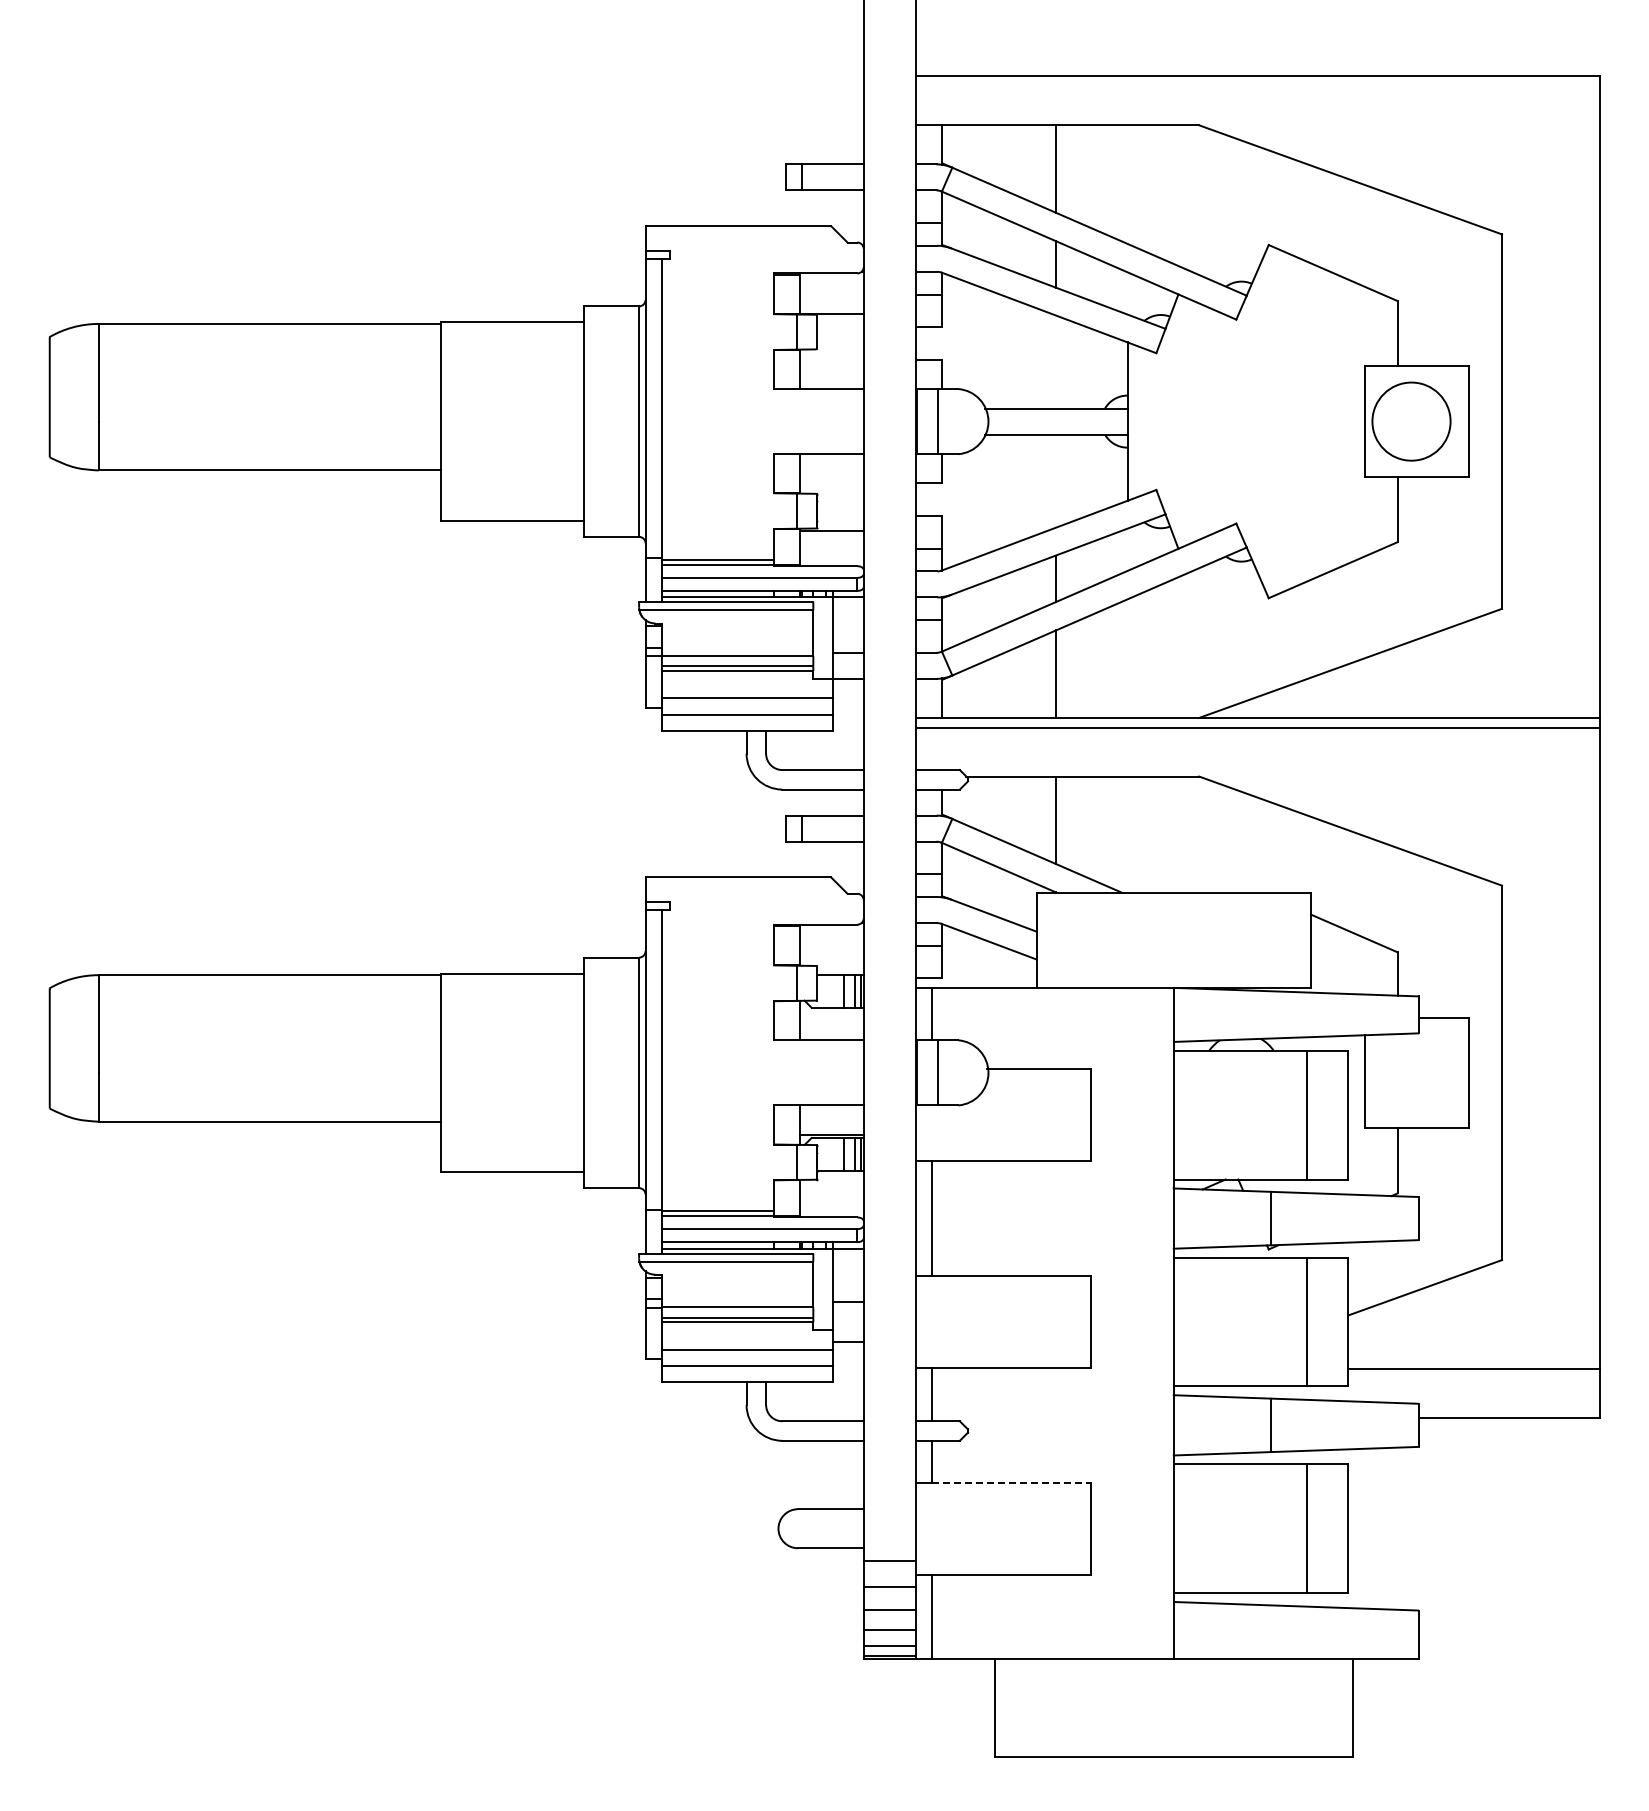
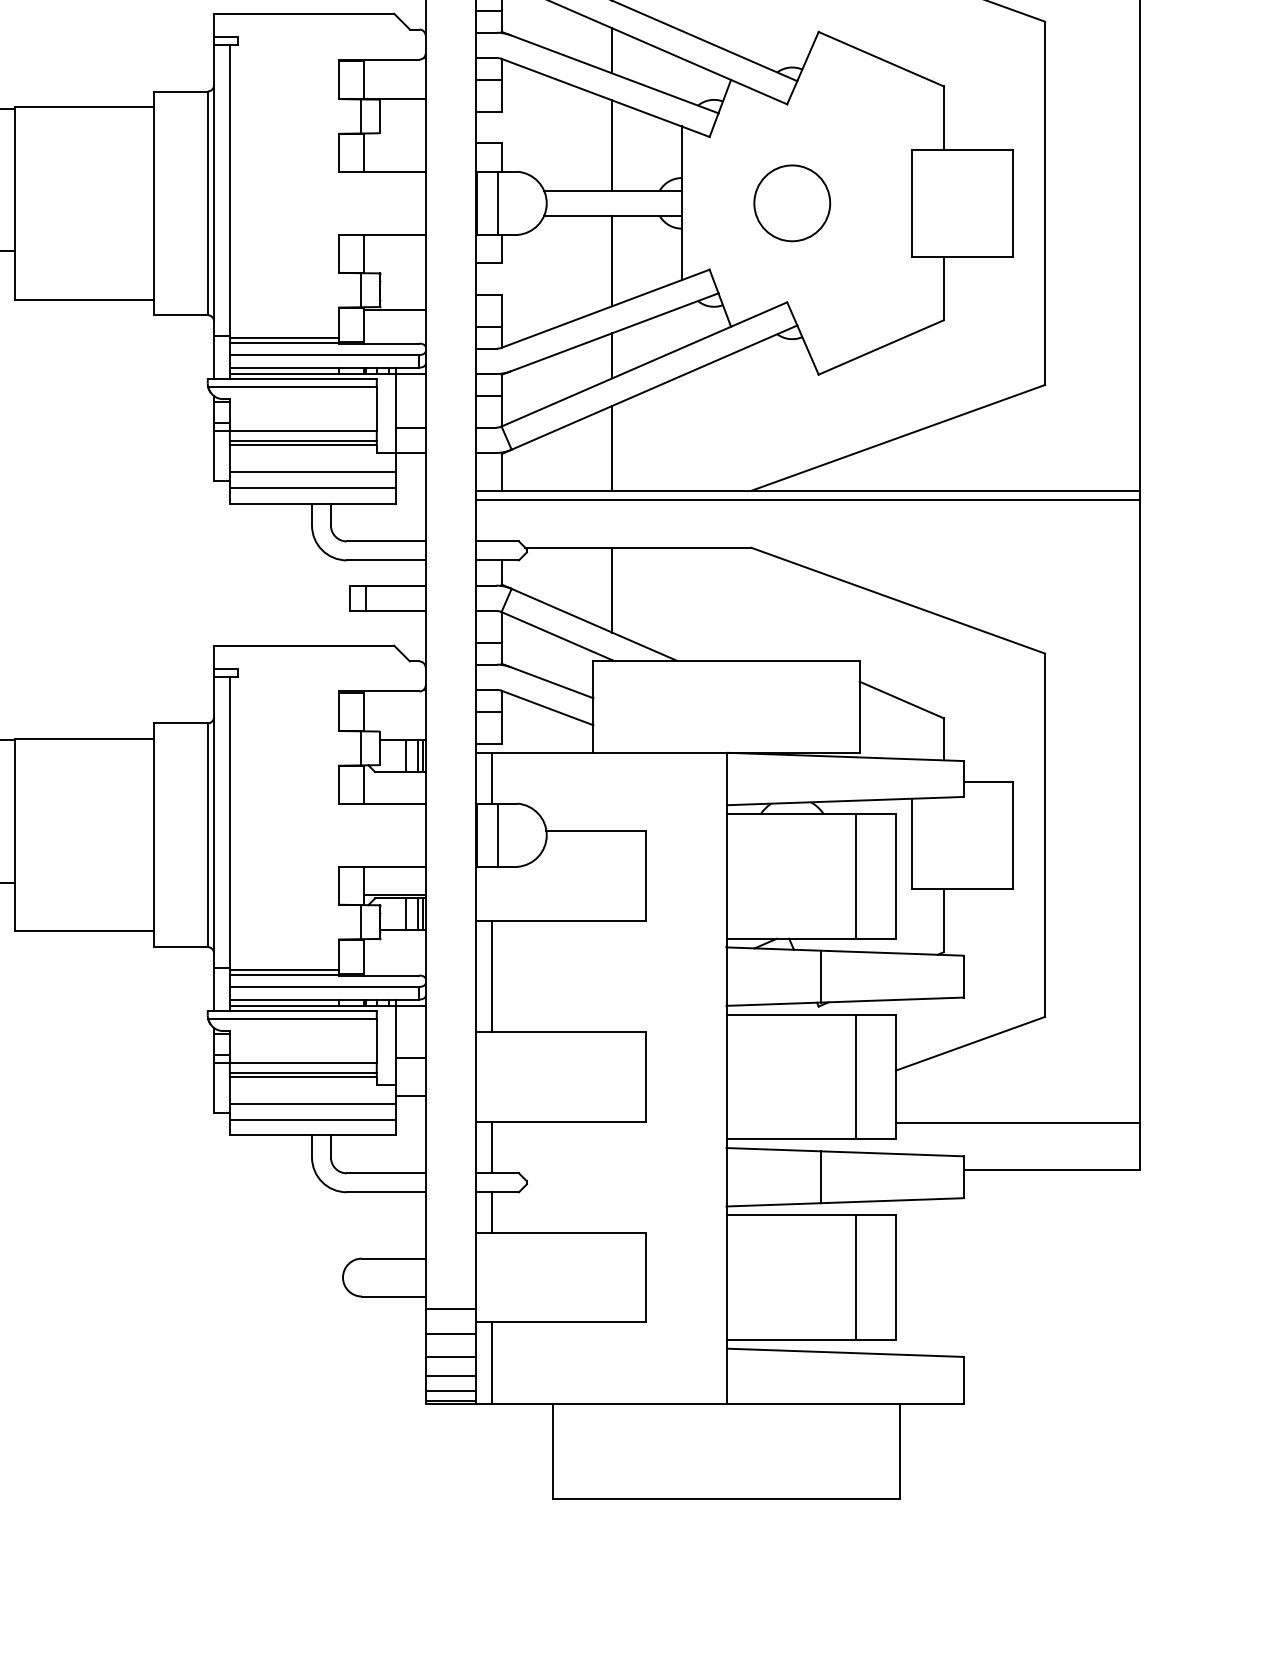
line: (1055, 361) -> (611, 145), added
circle: (1411, 421) -> (792, 203), moved
line: (1055, 480) -> (611, 260), added
line: (1012, 1482) -> (570, 1232), dashed -> solid

